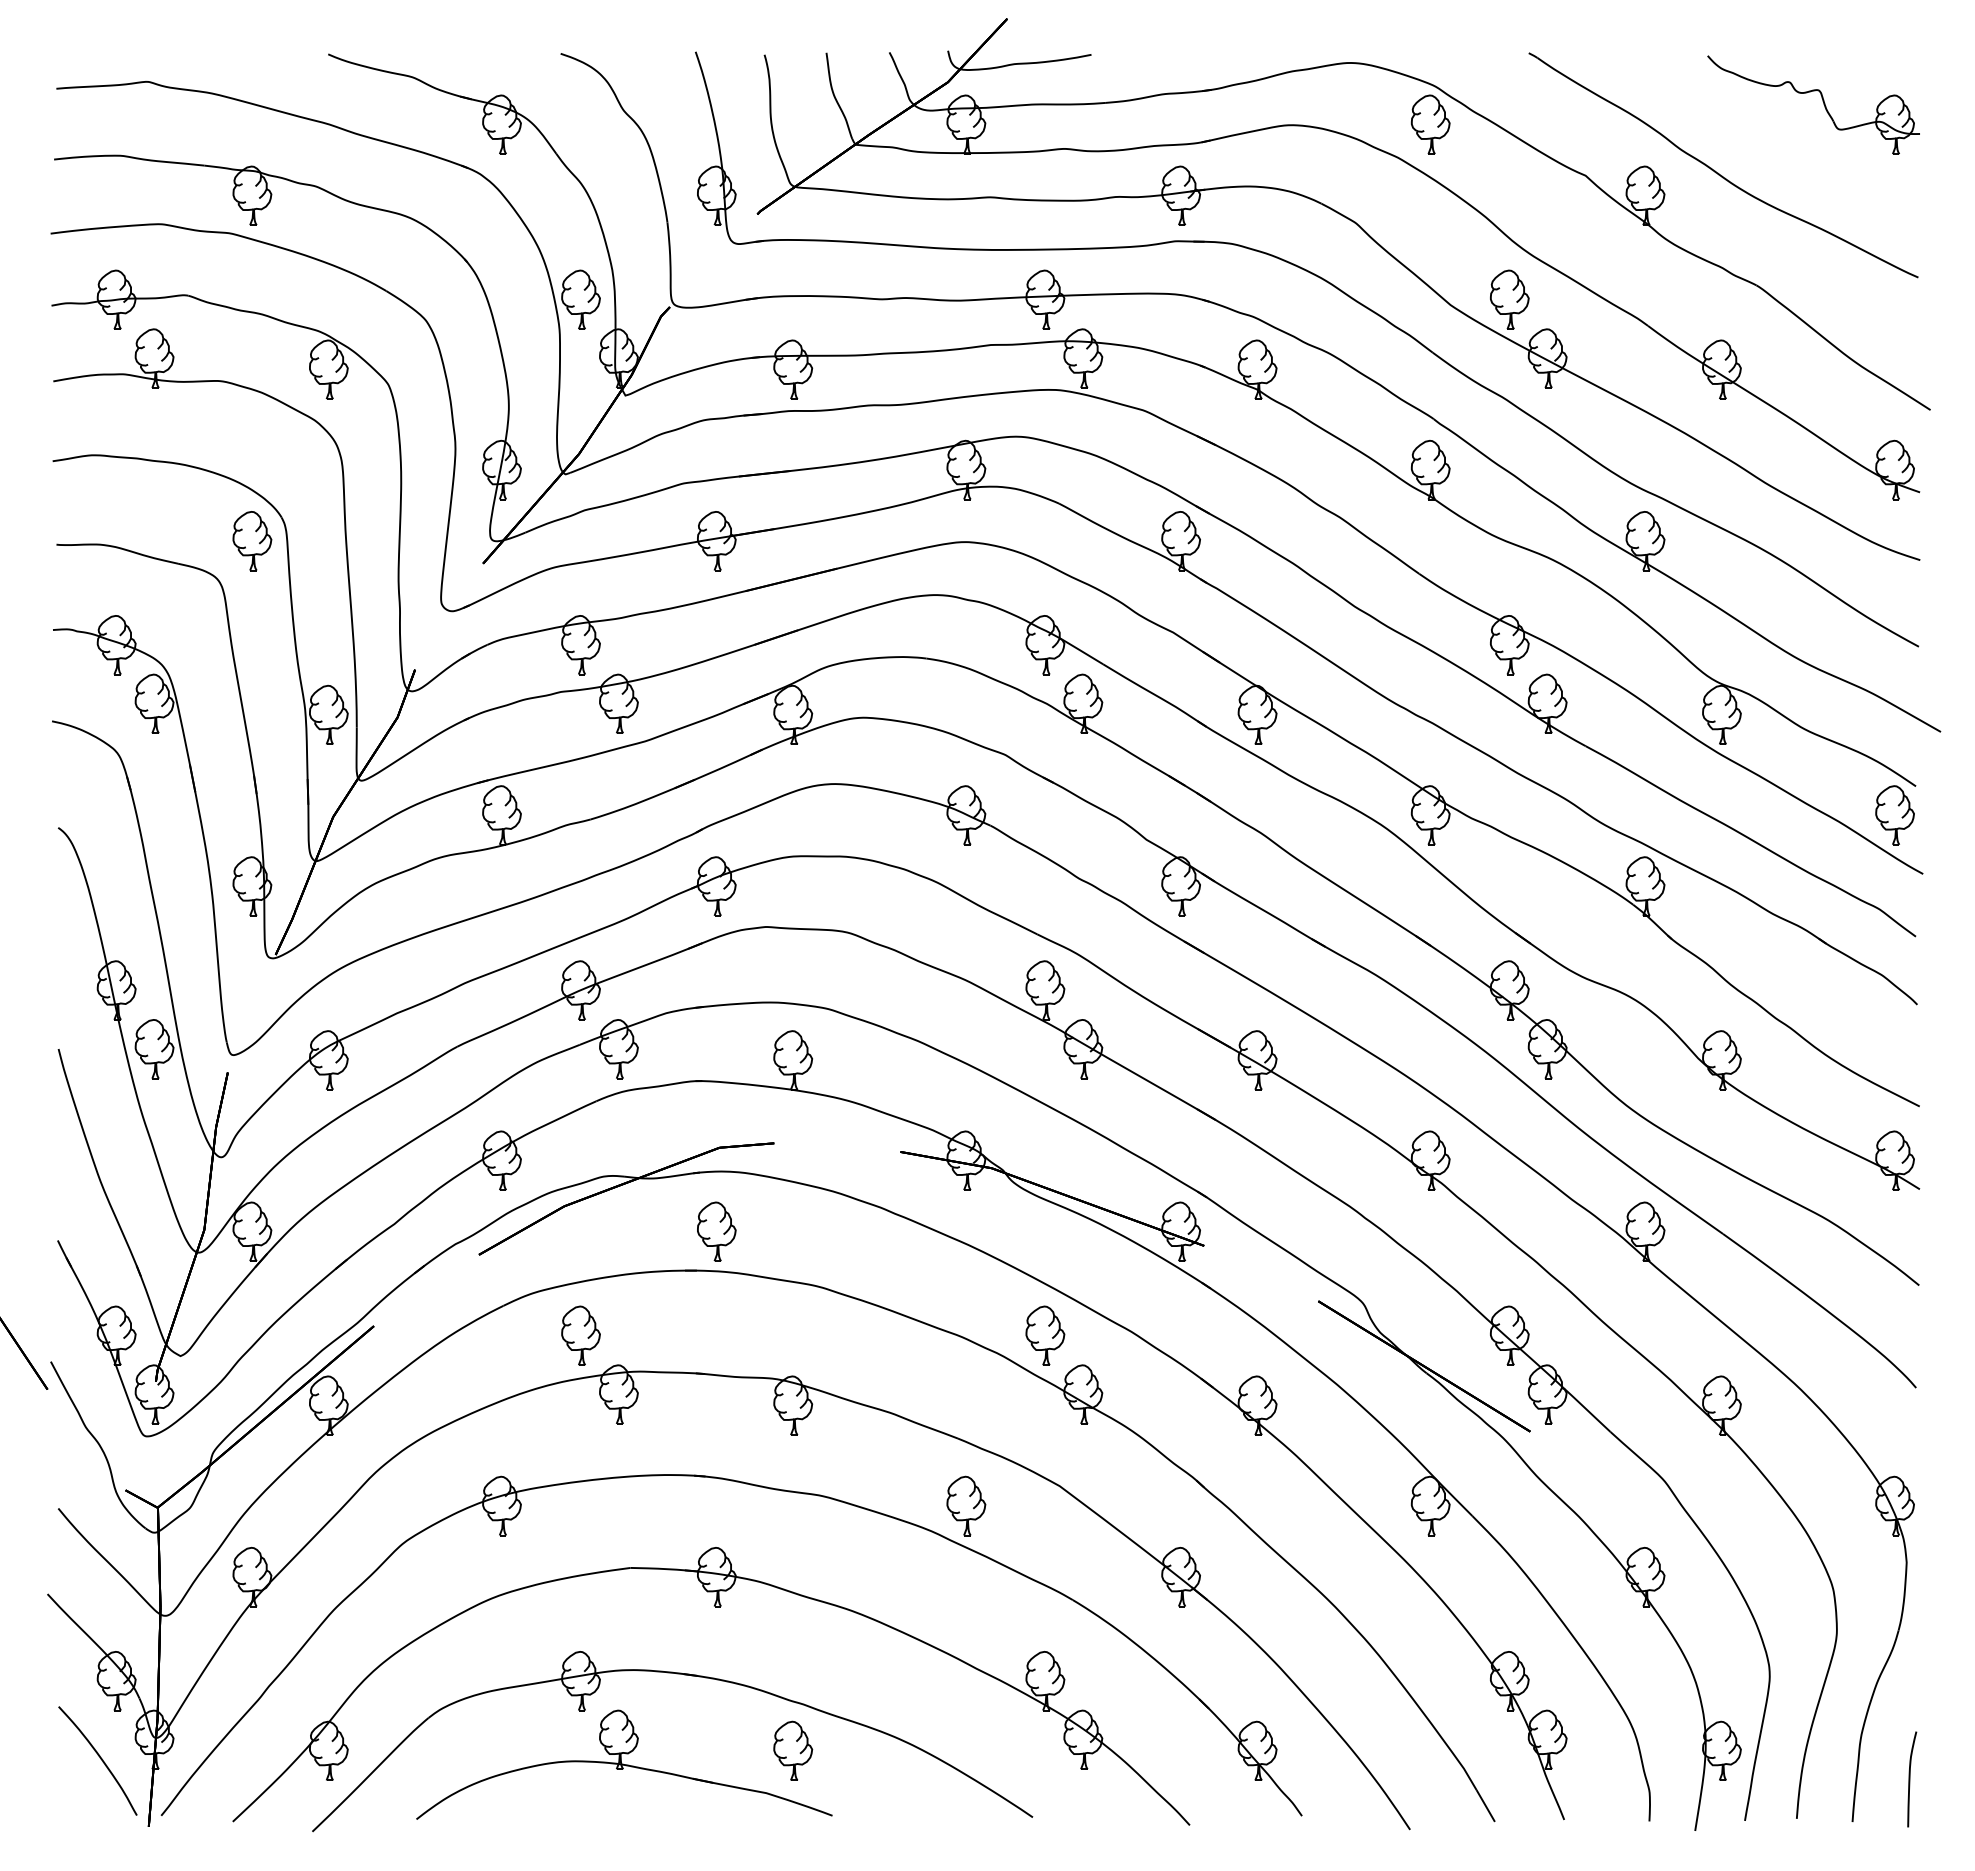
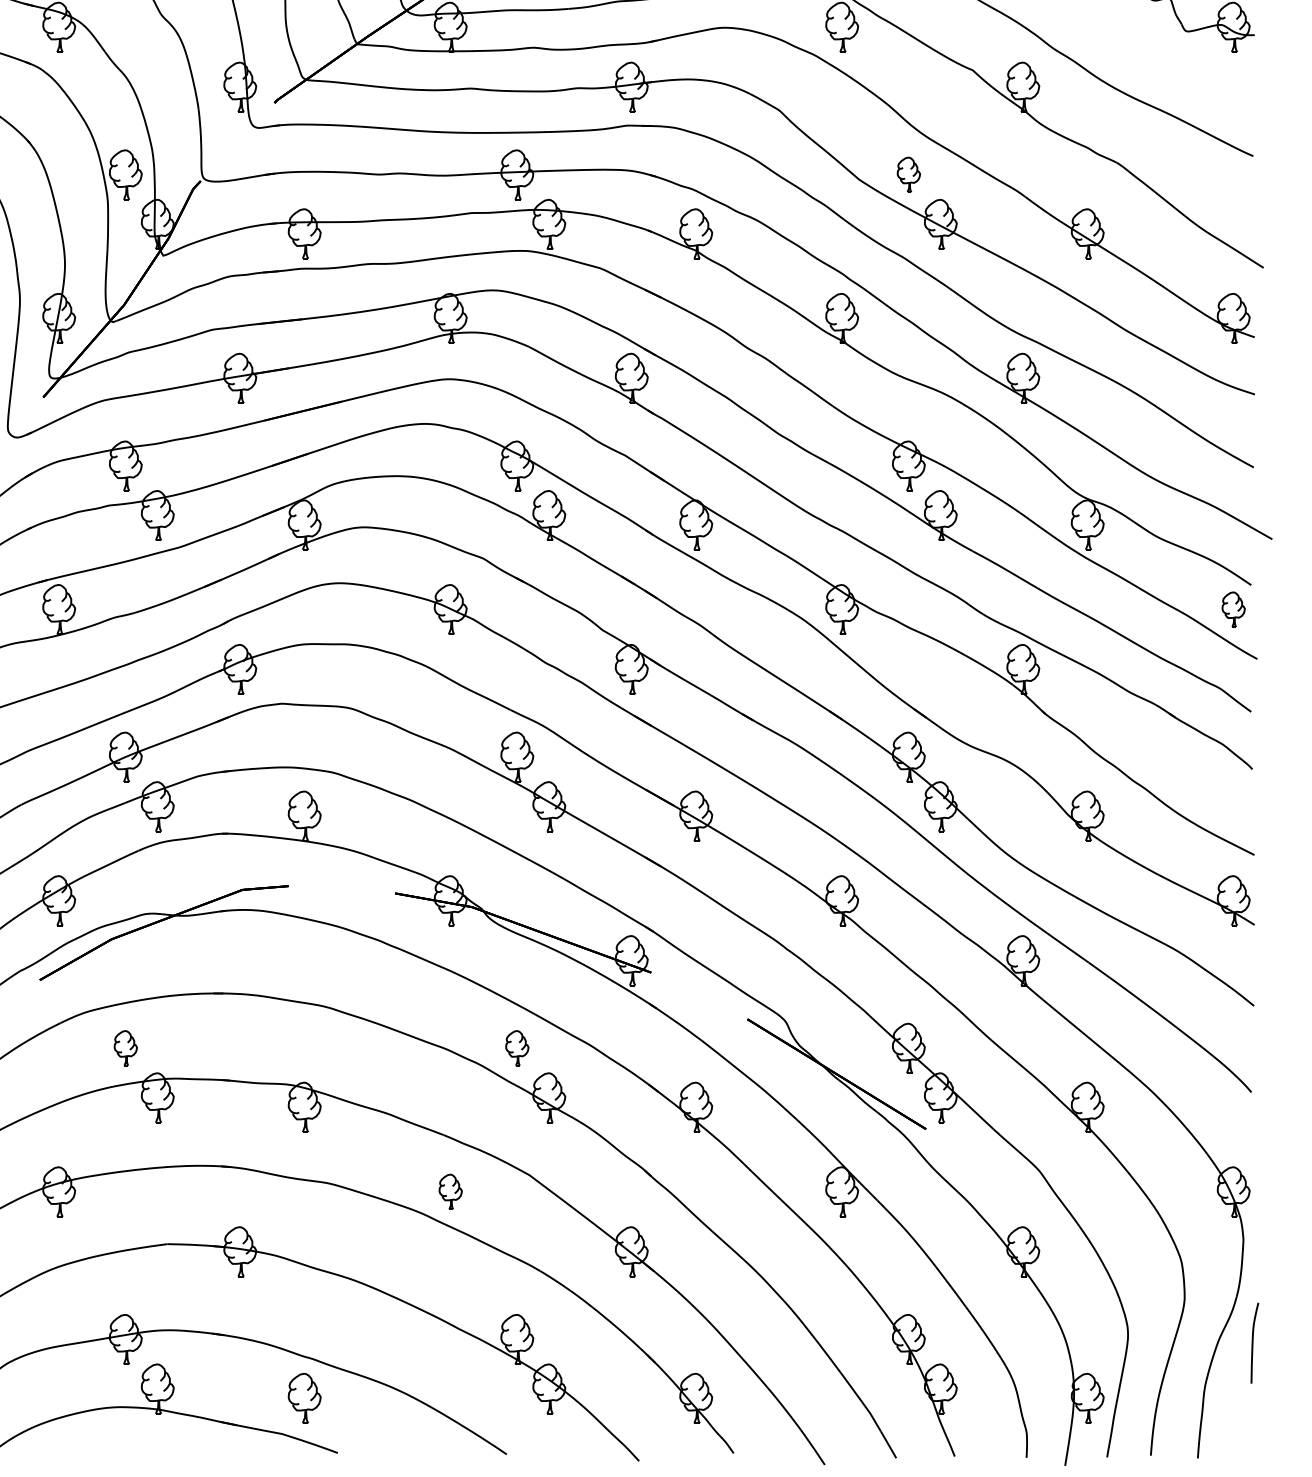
part: (1509, 299) -> (908, 174), size x0.7
part: (1894, 815) -> (1233, 609), size x0.7
part: (716, 1231) -> (240, 960), removed
part: (580, 1335) -> (125, 1048), size x0.7
part: (1045, 1335) -> (517, 1048), size x0.7
part: (966, 1505) -> (450, 1191), size x0.7
curve: (1910, 1779) -> (1253, 1343), moved

